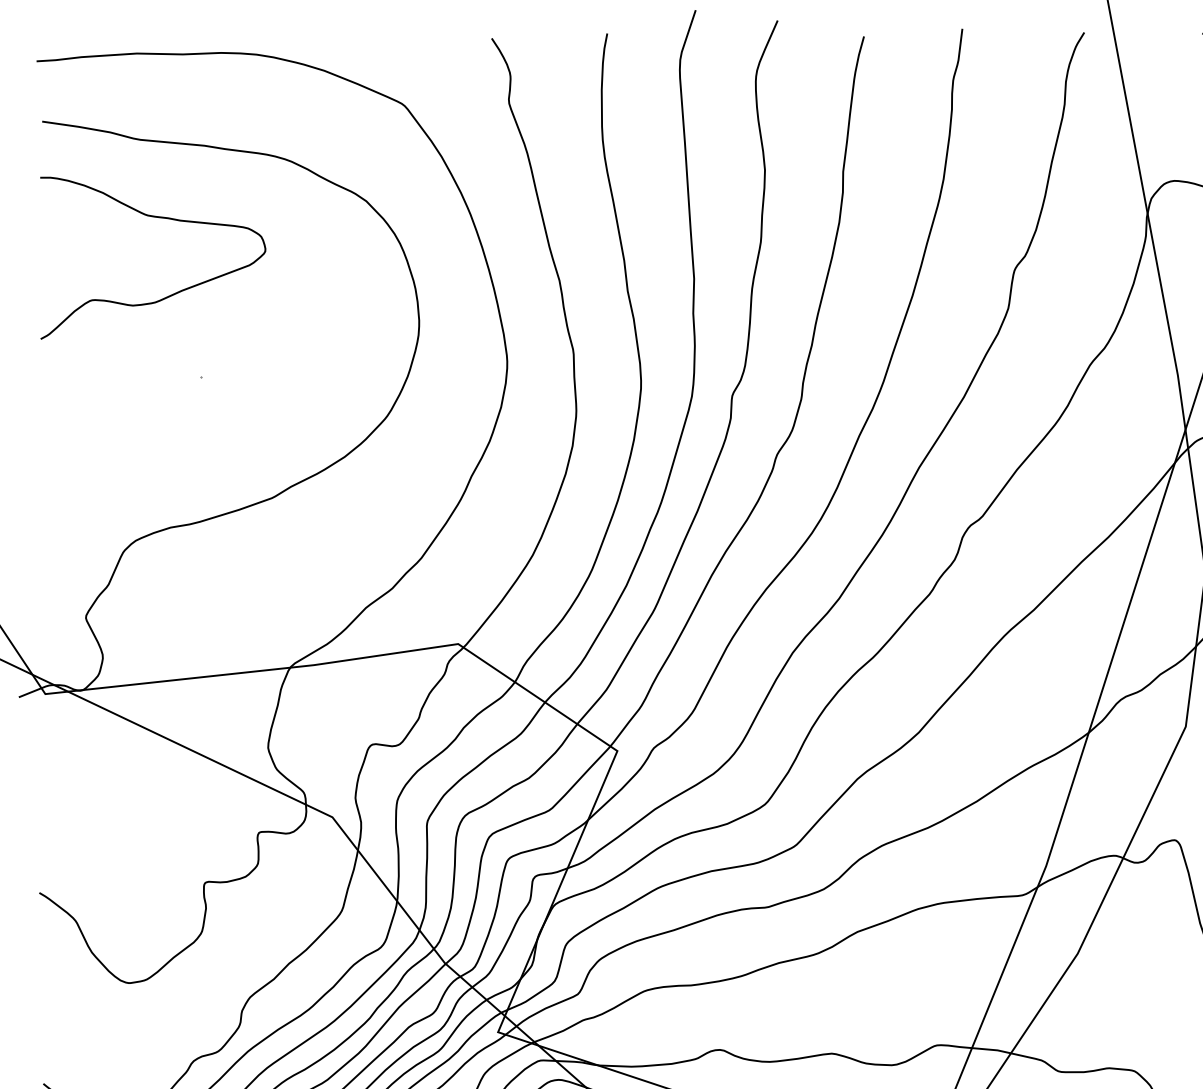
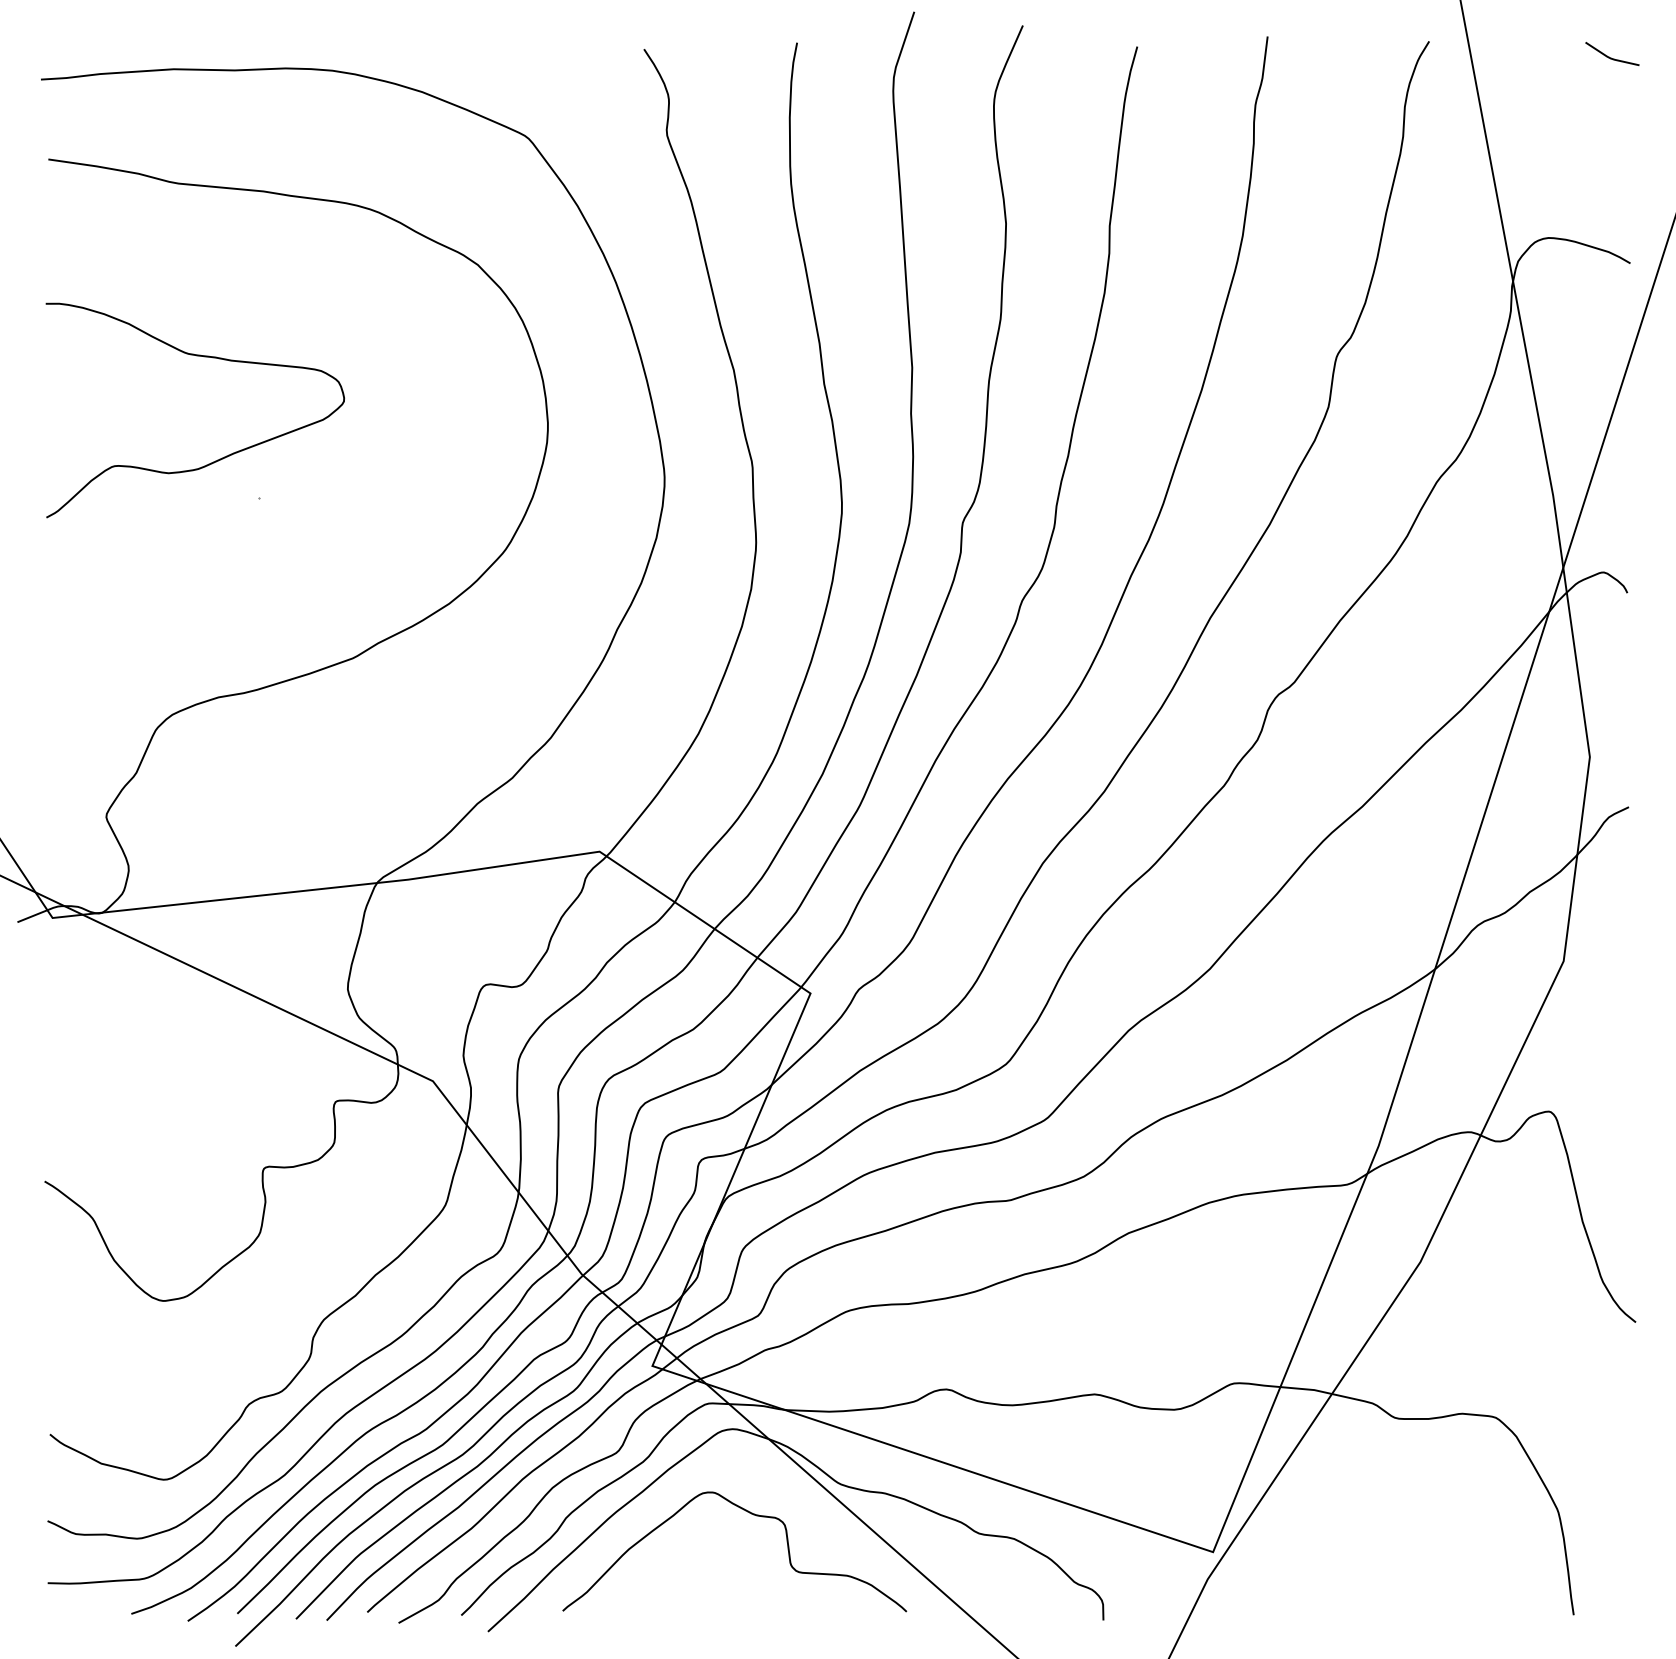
curve: (171, 294) -> (219, 458), moved

